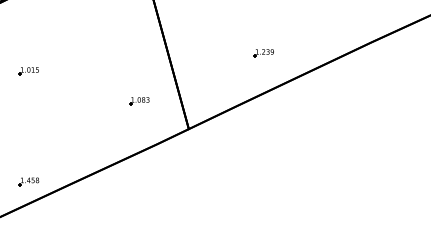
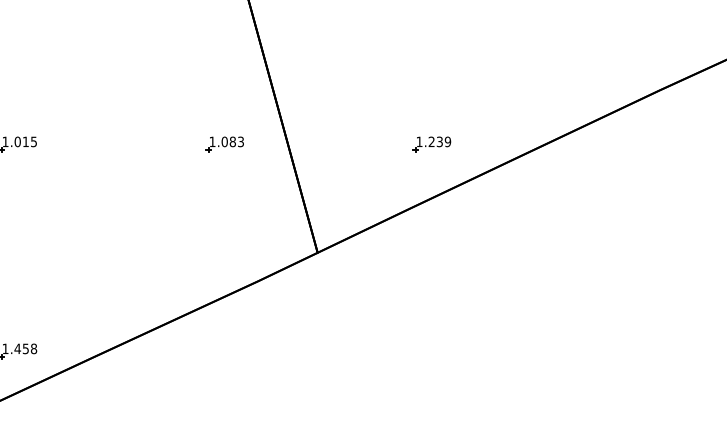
part: (263, 53) -> (431, 144), moved
part: (139, 101) -> (225, 144), moved

